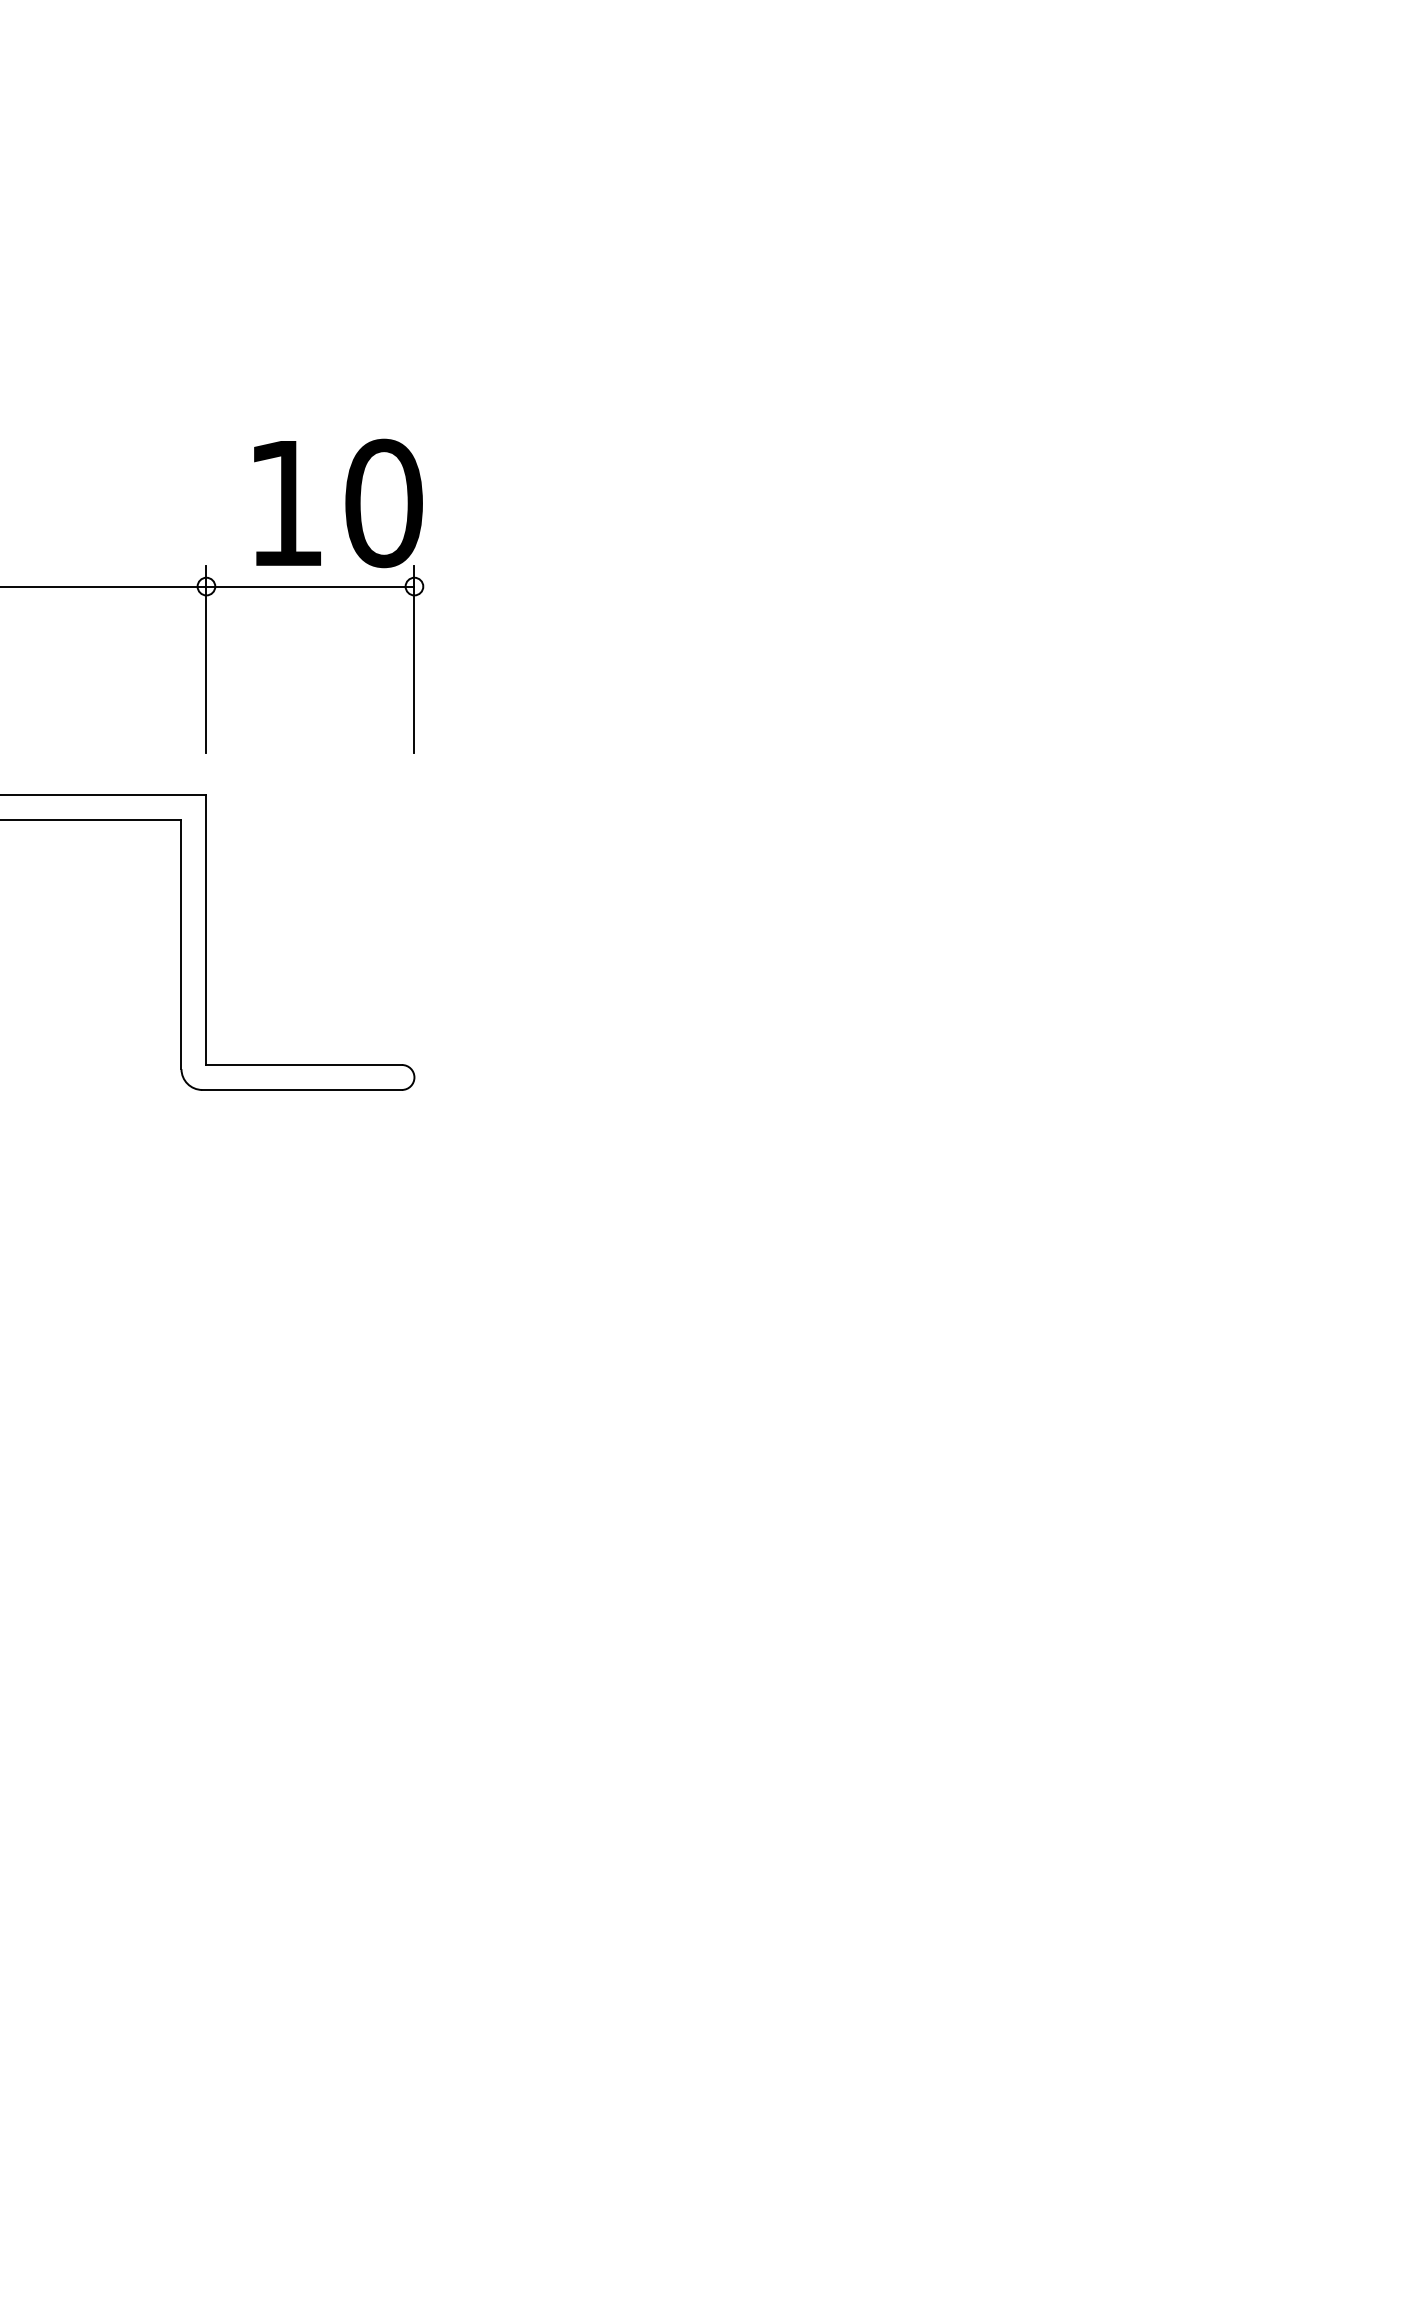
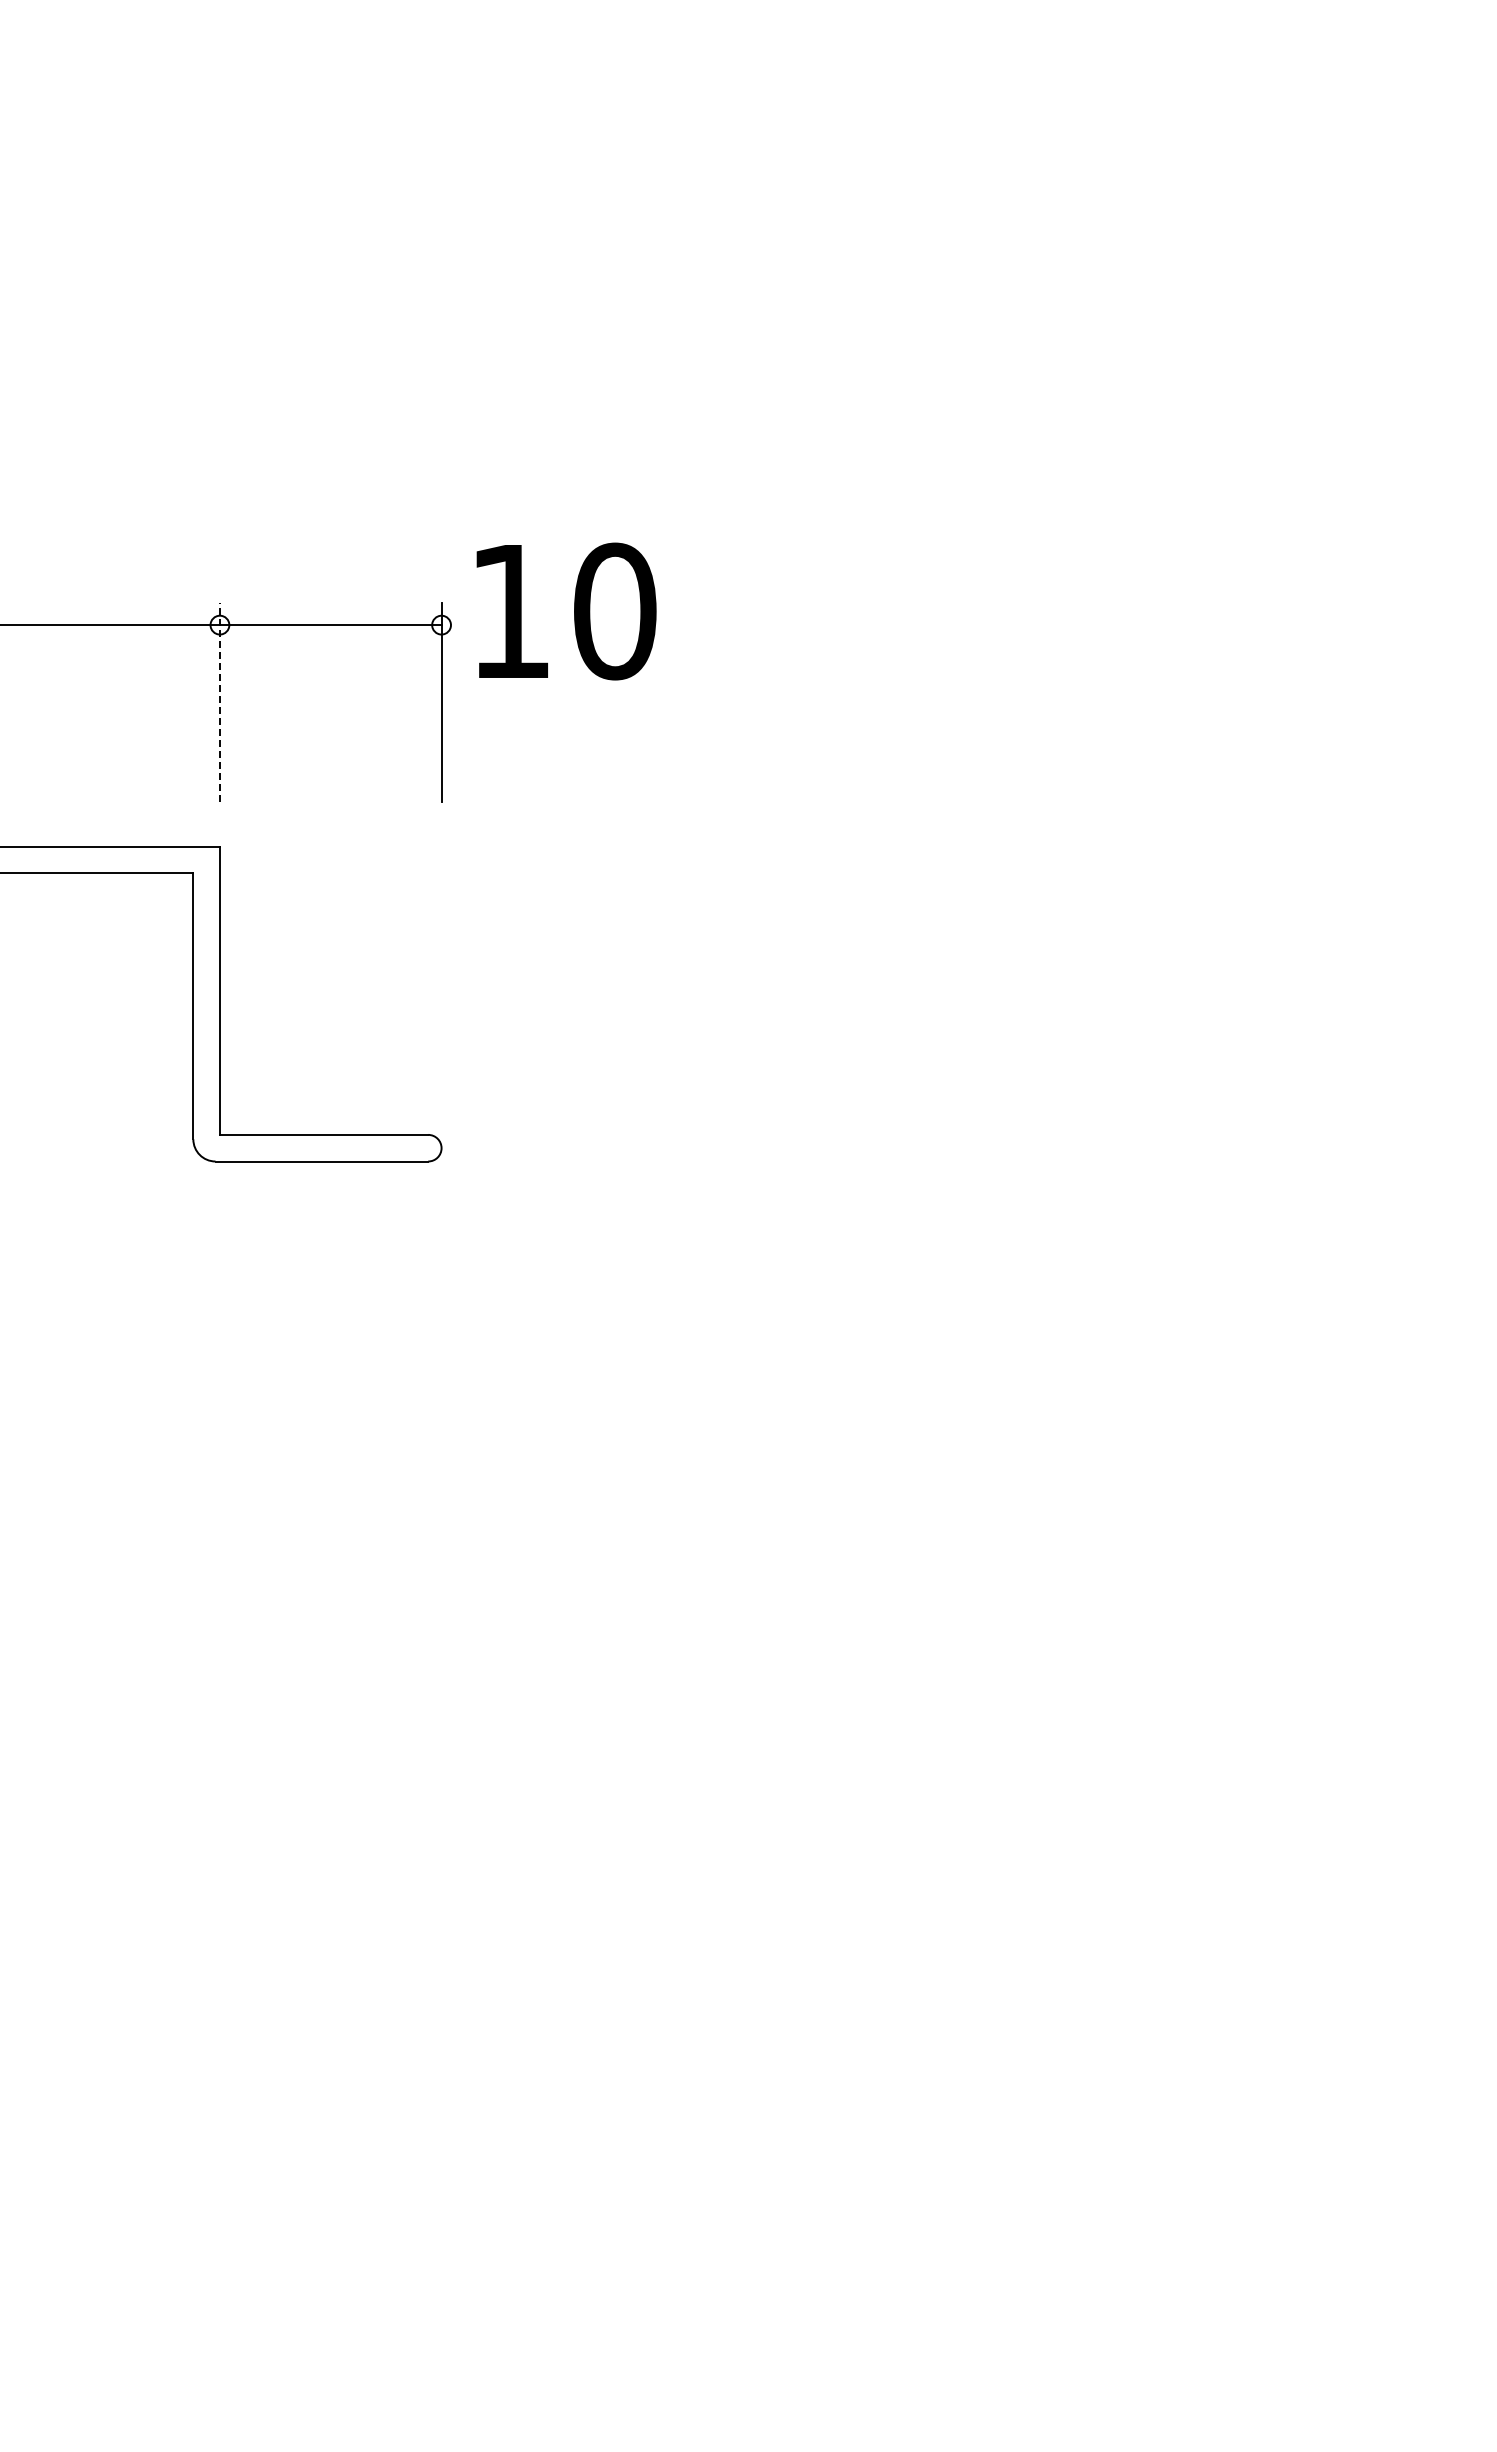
text: (338, 503) -> (566, 611), moved
line: (206, 659) -> (219, 702), solid -> dashed

